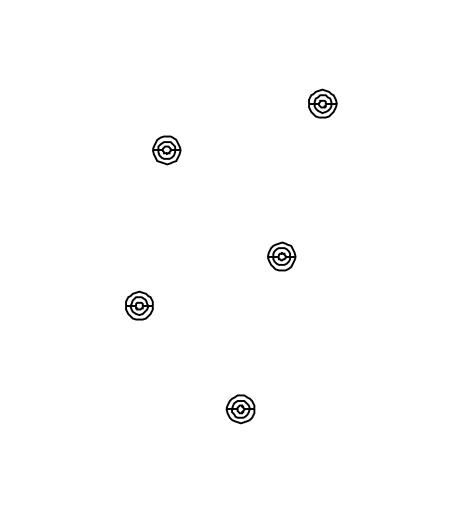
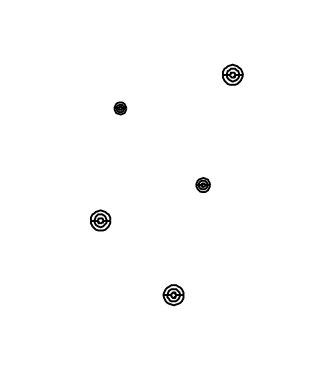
part: (167, 150) -> (120, 108), size x0.6
part: (280, 255) -> (202, 184), size x0.7

